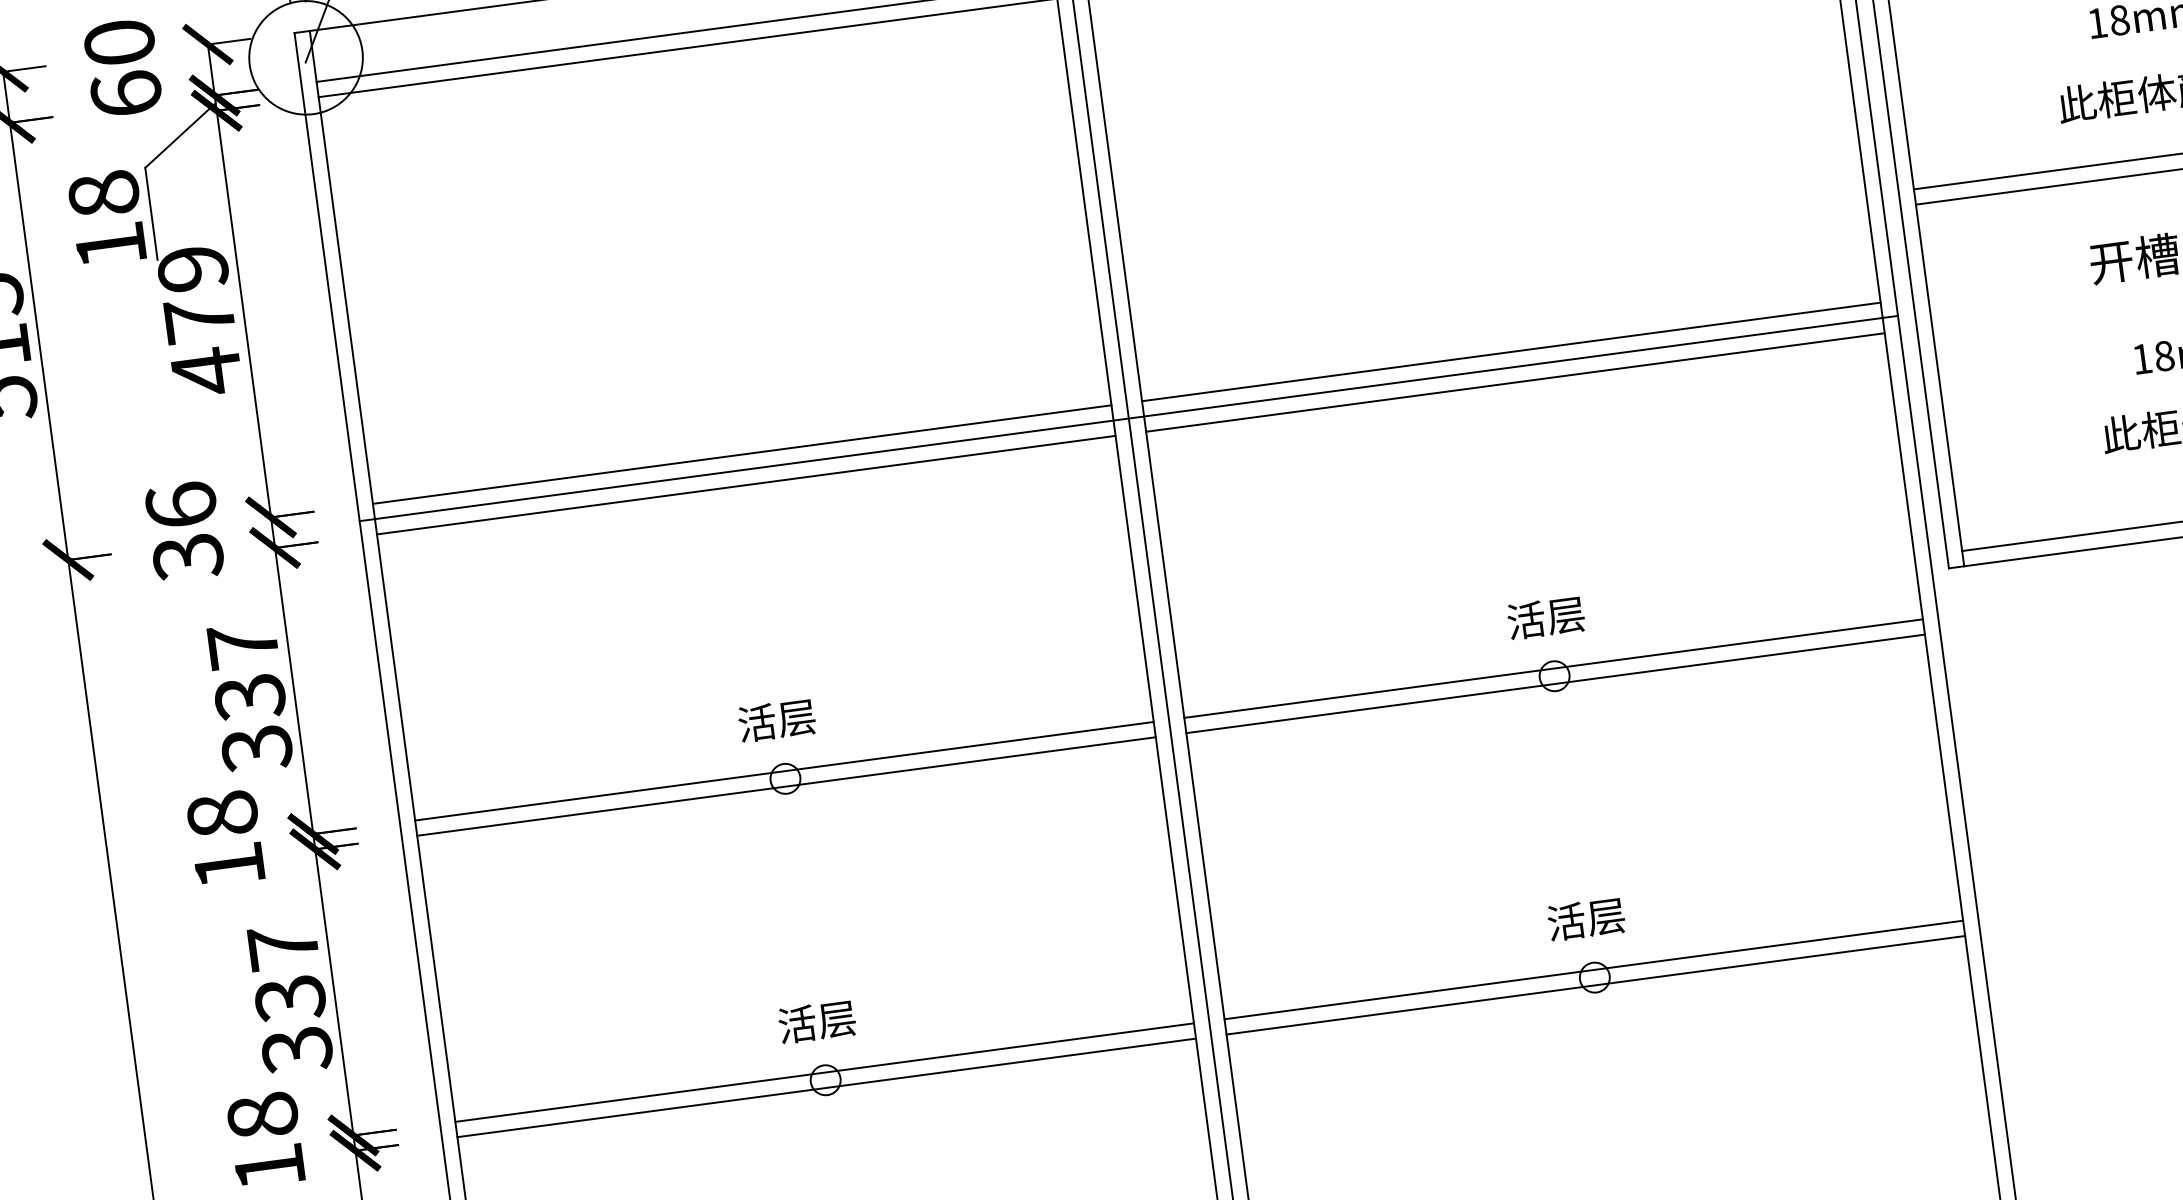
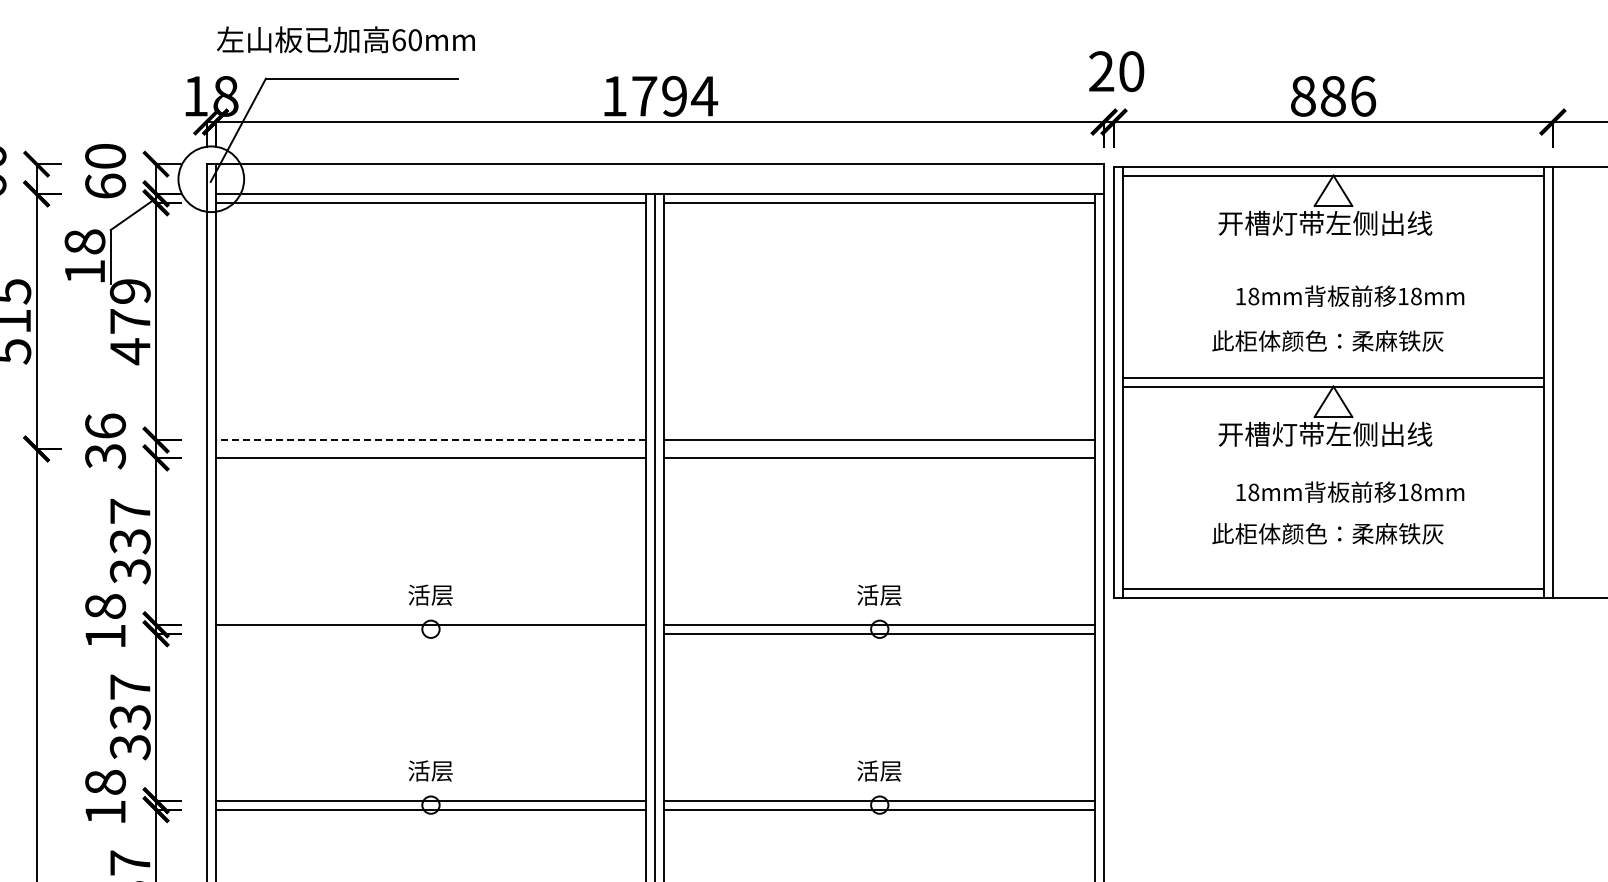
line: (1128, 417) -> (655, 448), removed
line: (741, 455) -> (430, 440), solid -> dashed
line: (785, 786) -> (430, 633), removed

